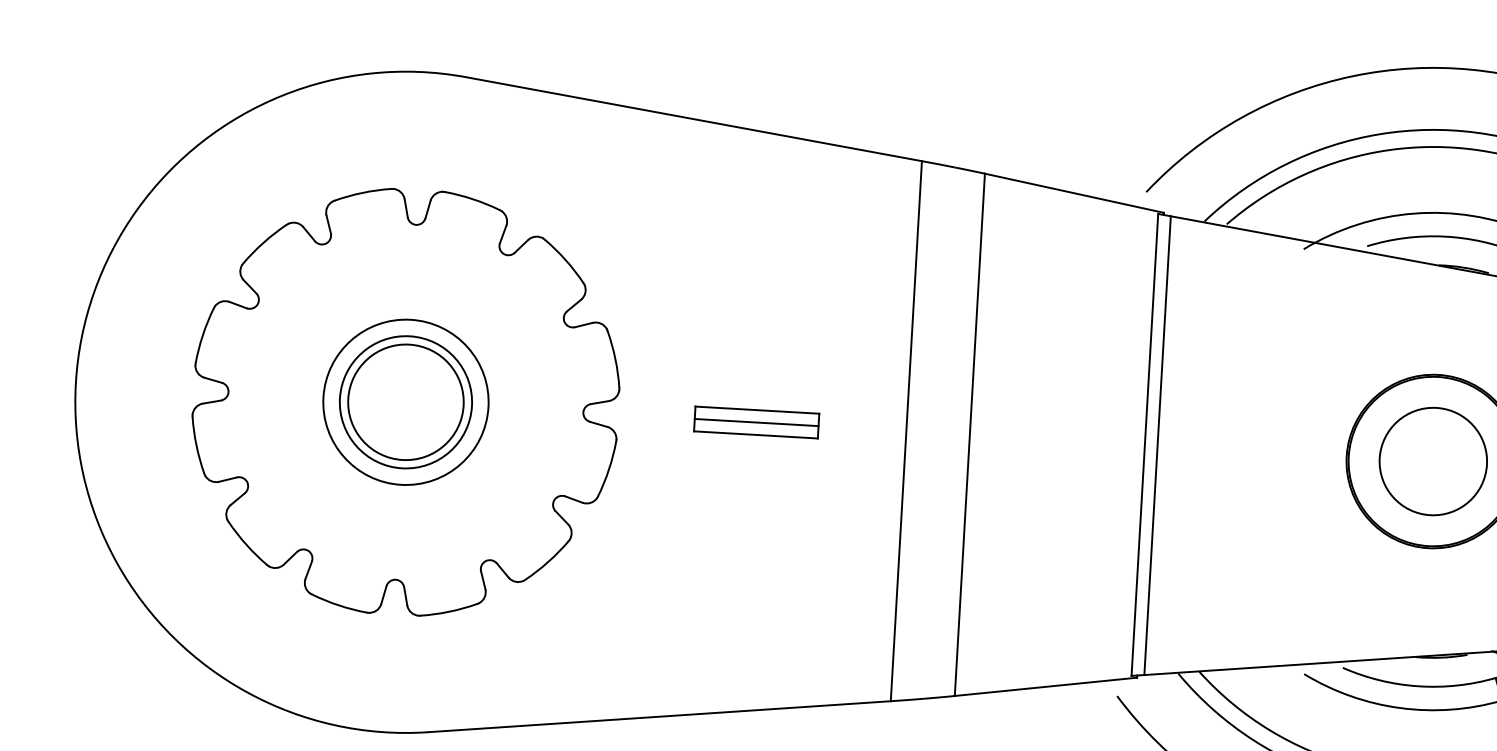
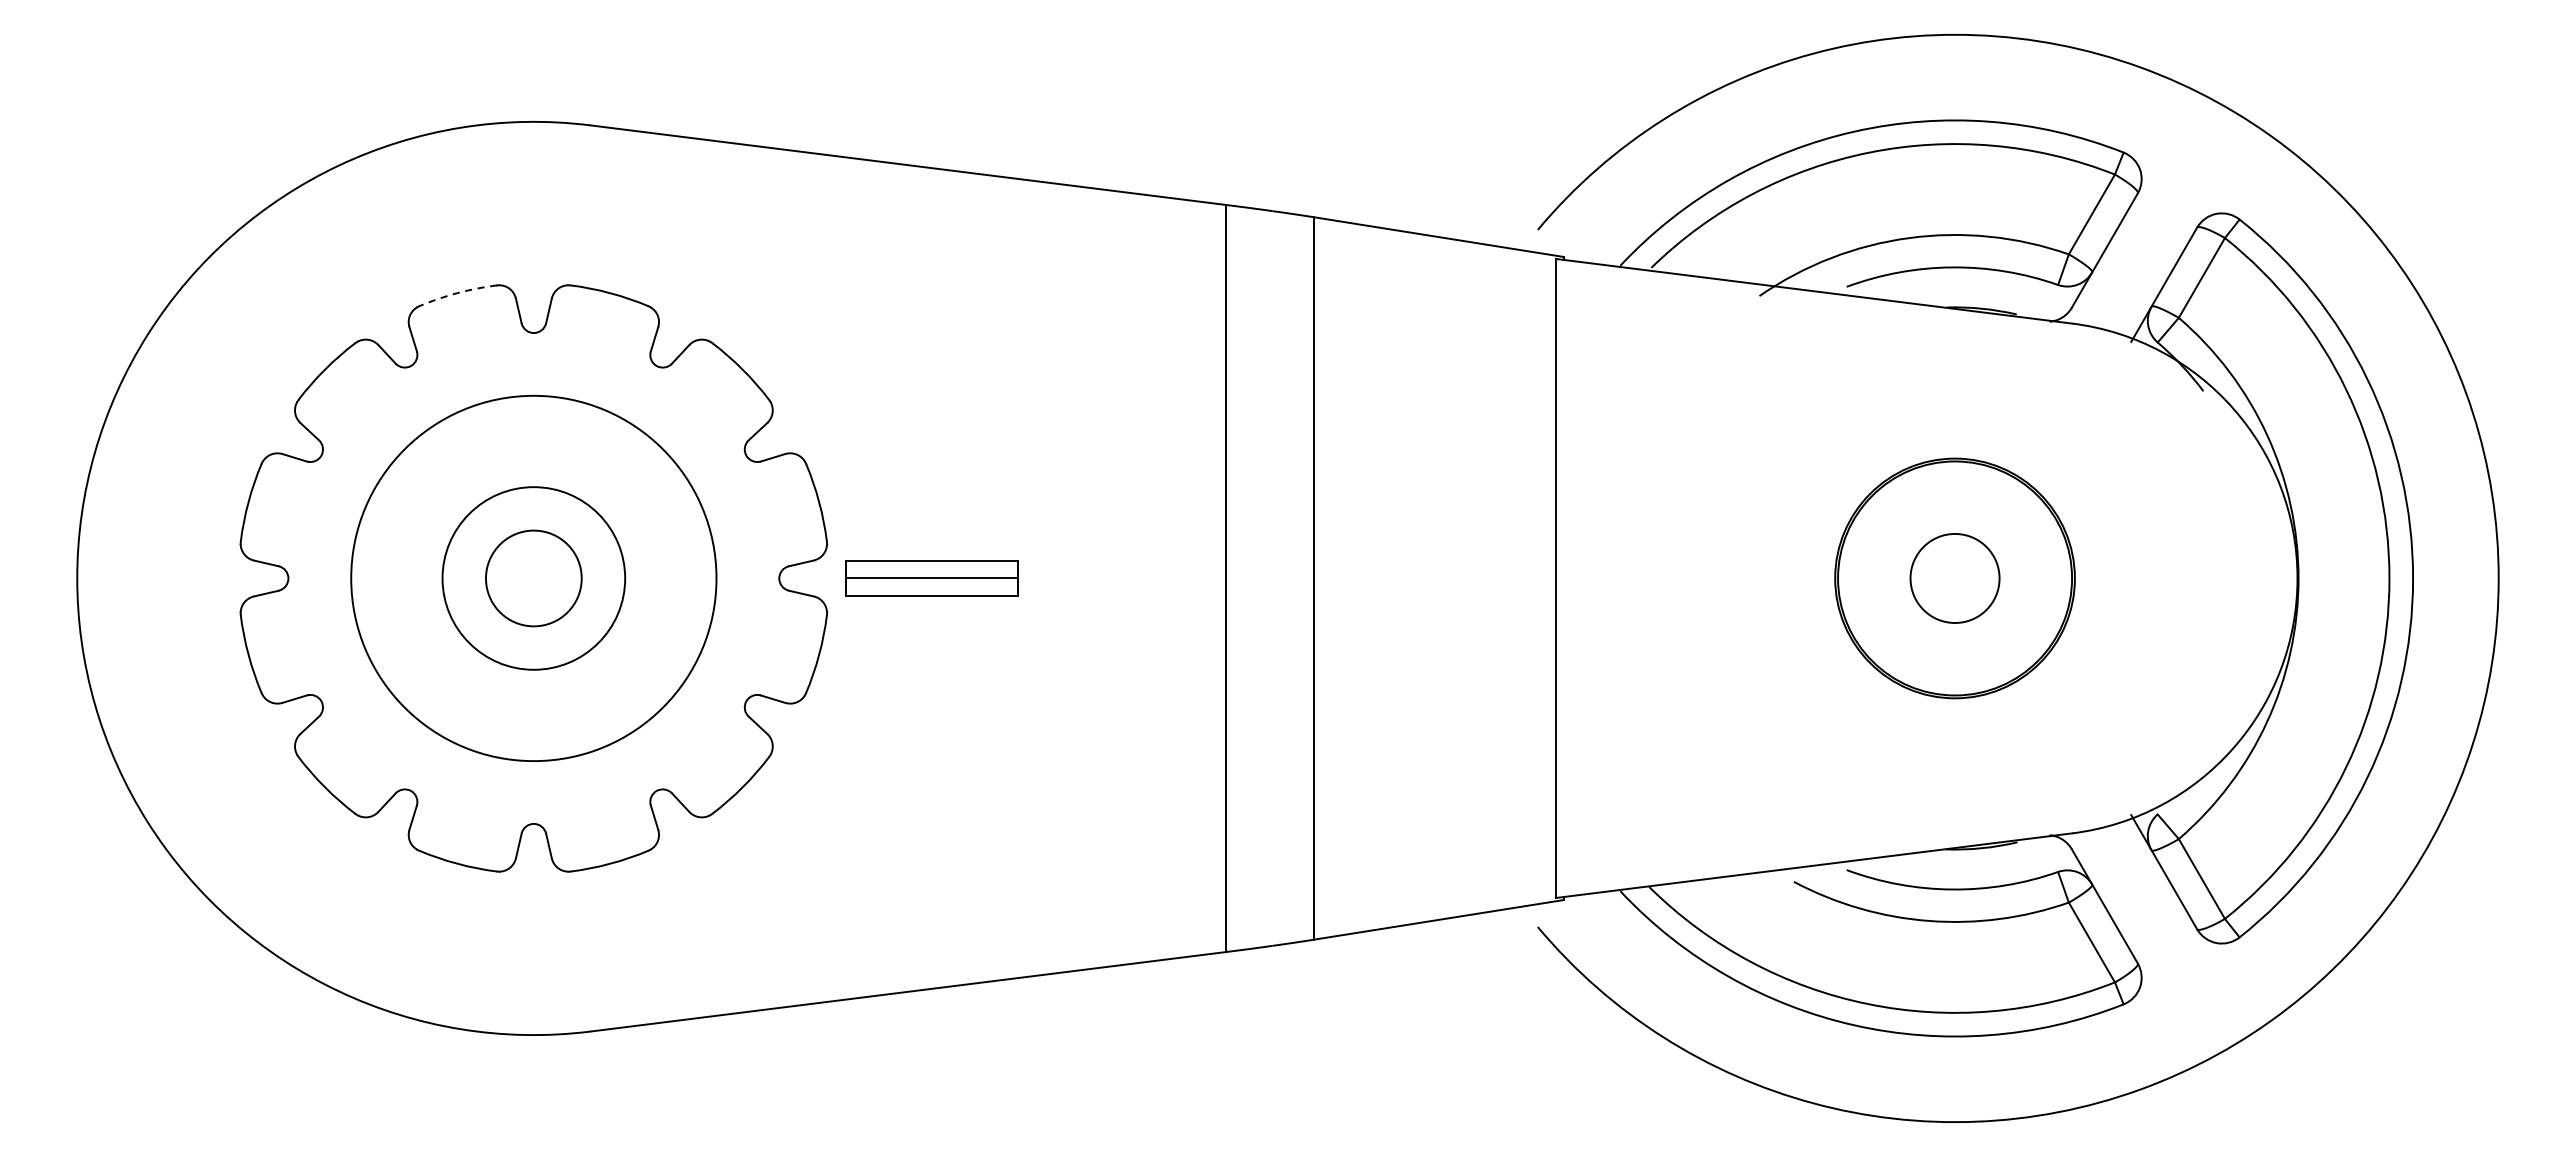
arc: (362, 193) -> (457, 293), solid -> dashed
circle: (405, 402) -> (533, 578), size x0.6
circle: (405, 402) -> (533, 578), size x1.6
part: (756, 422) -> (931, 578), moved
line: (1157, 445) -> (1573, 578), removed
circle: (1432, 461) -> (1954, 578), size x0.6

